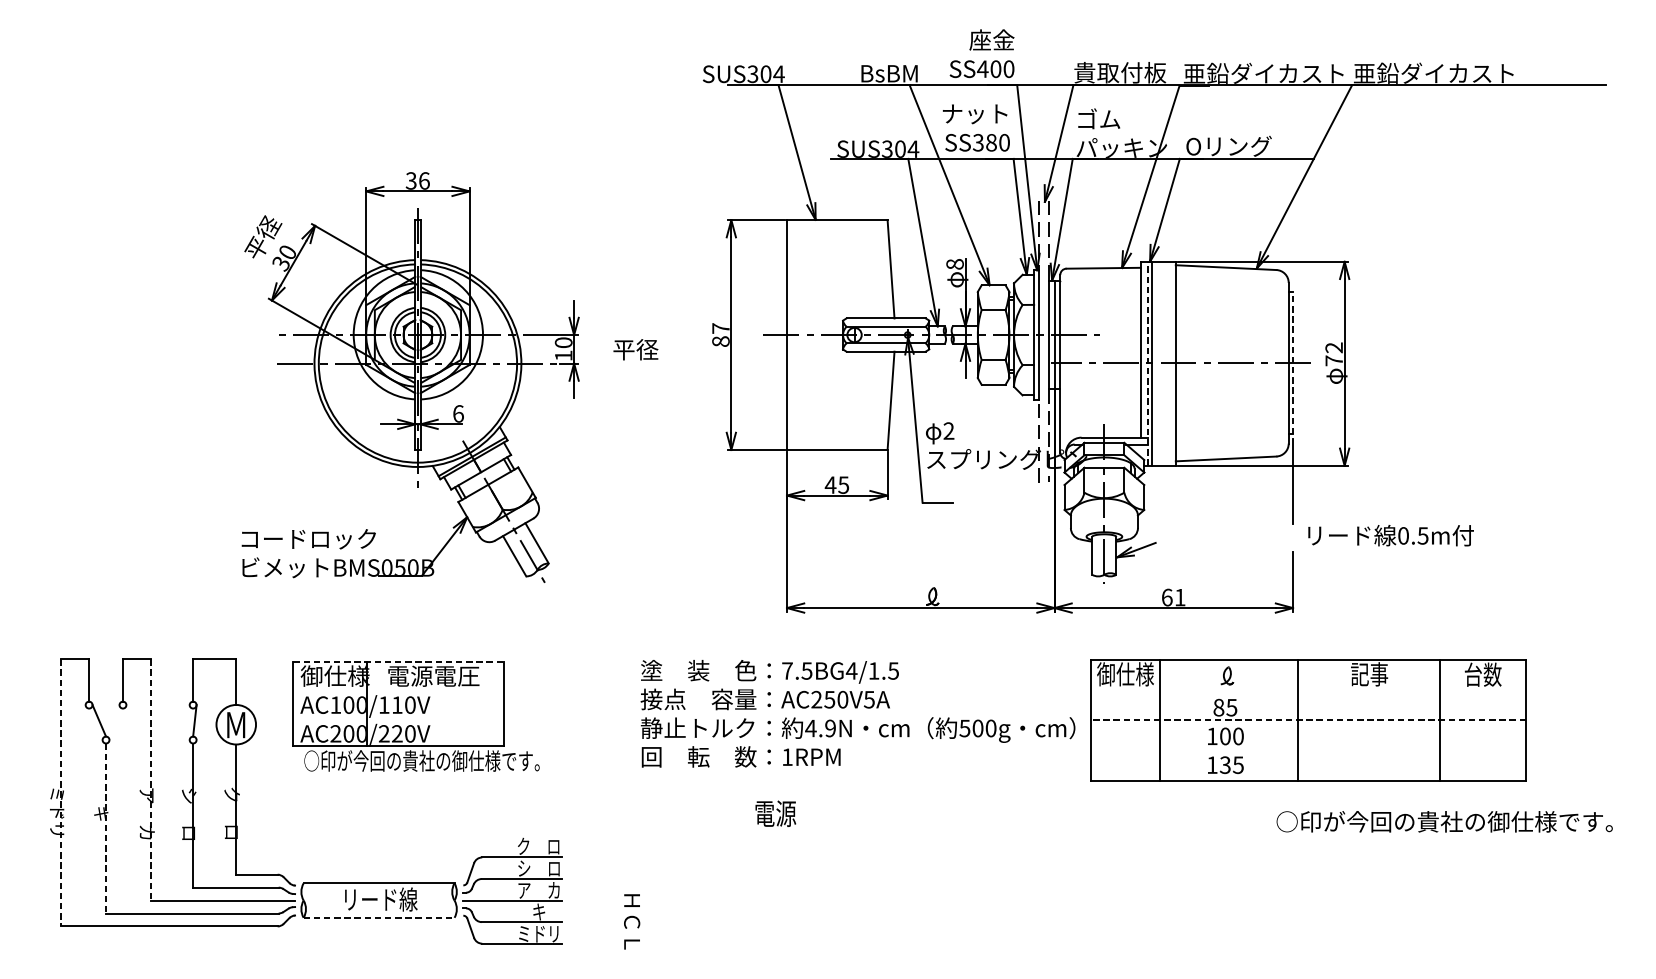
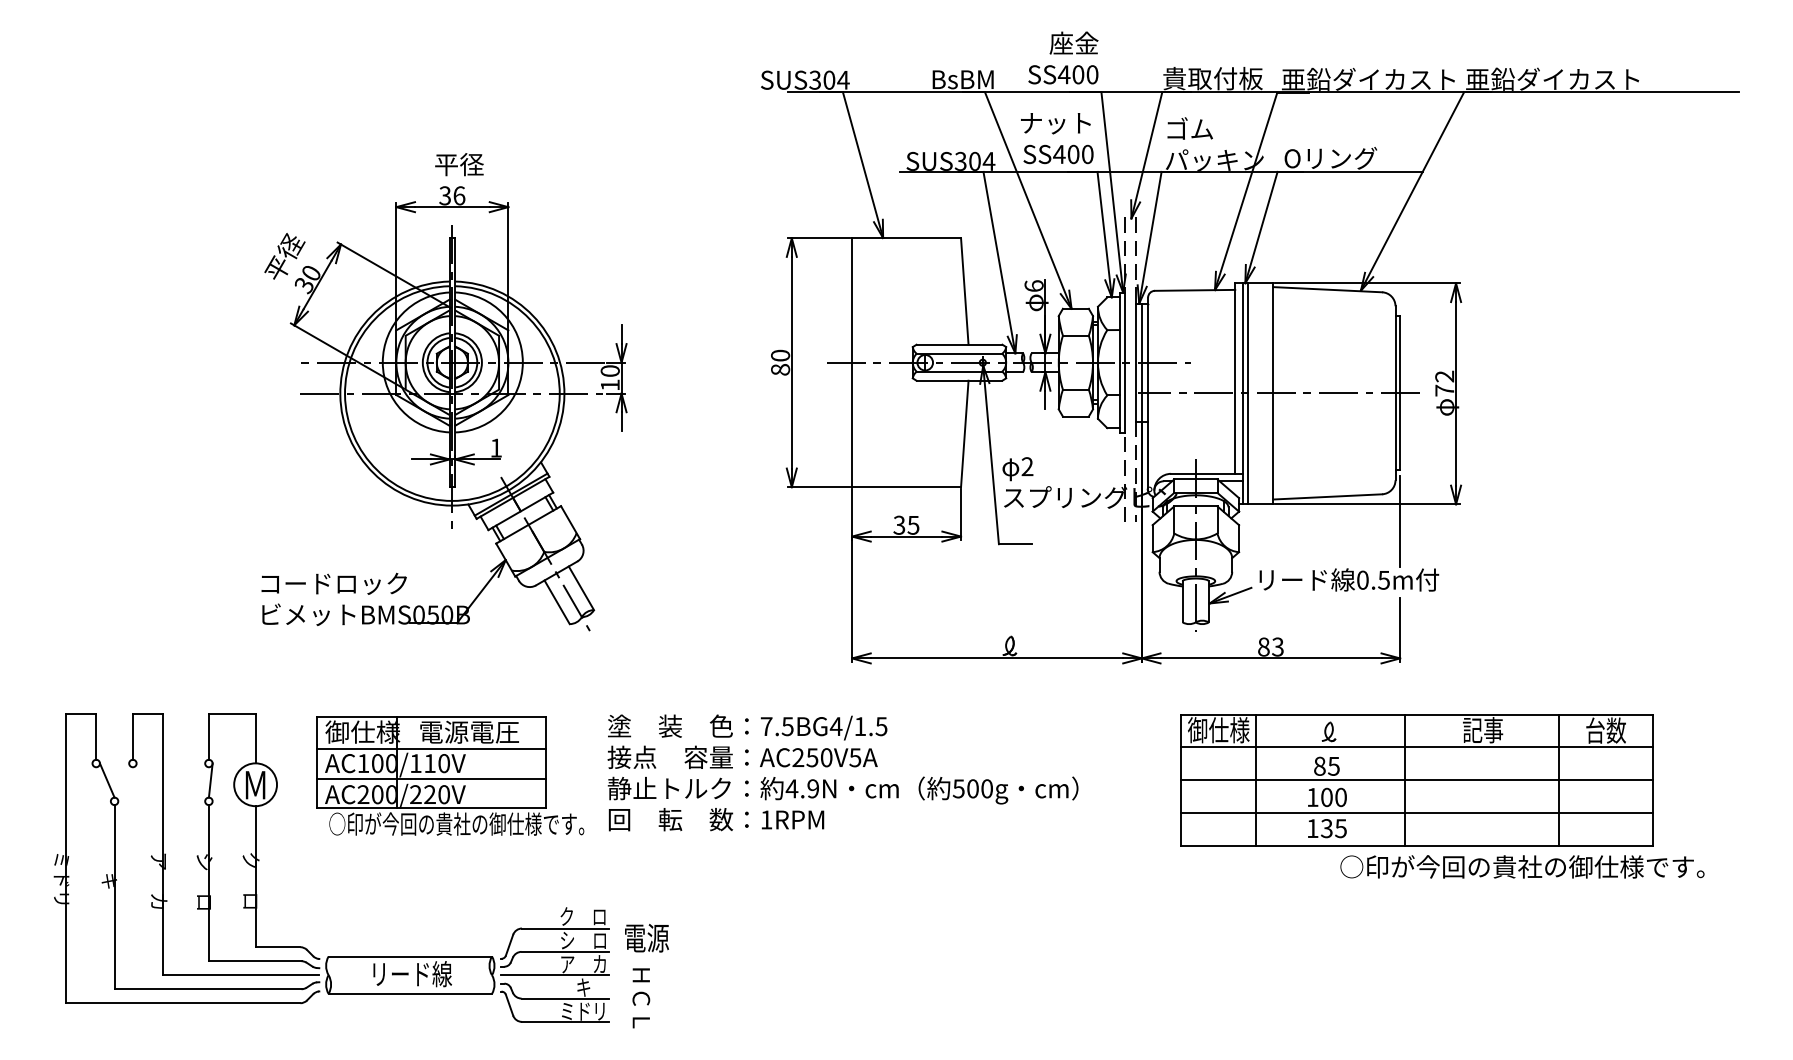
text: (984, 142) -> (1066, 154), SS380 -> SS400
text: (954, 263) -> (1033, 285), 8 -> 6
text: (720, 328) -> (780, 355), 87 -> 80
text: (635, 349) -> (459, 164), moved
line: (1293, 362) -> (1400, 392), dashed -> solid
line: (1148, 363) -> (1243, 393), dashed -> solid
text: (458, 413) -> (496, 447), 6 -> 1
text: (830, 484) -> (899, 524), 45 -> 35
text: (1391, 535) -> (1349, 579), moved
text: (1173, 597) -> (1270, 646), 61 -> 83
line: (399, 661) -> (432, 716), dashed -> solid
line: (1308, 690) -> (1416, 747), added
line: (398, 691) -> (431, 748), added
text: (857, 713) -> (842, 772), moved
line: (398, 719) -> (431, 779), added
line: (1308, 720) -> (1416, 780), dashed -> solid
line: (1308, 750) -> (1416, 812), added
line: (150, 779) -> (162, 844), dashed -> solid
line: (61, 792) -> (66, 858), dashed -> solid
text: (775, 814) -> (646, 938), moved
text: (1444, 821) -> (1522, 866), moved
line: (105, 828) -> (114, 897), dashed -> solid
line: (379, 917) -> (410, 993), dashed -> solid
text: (632, 922) -> (641, 998), moved

